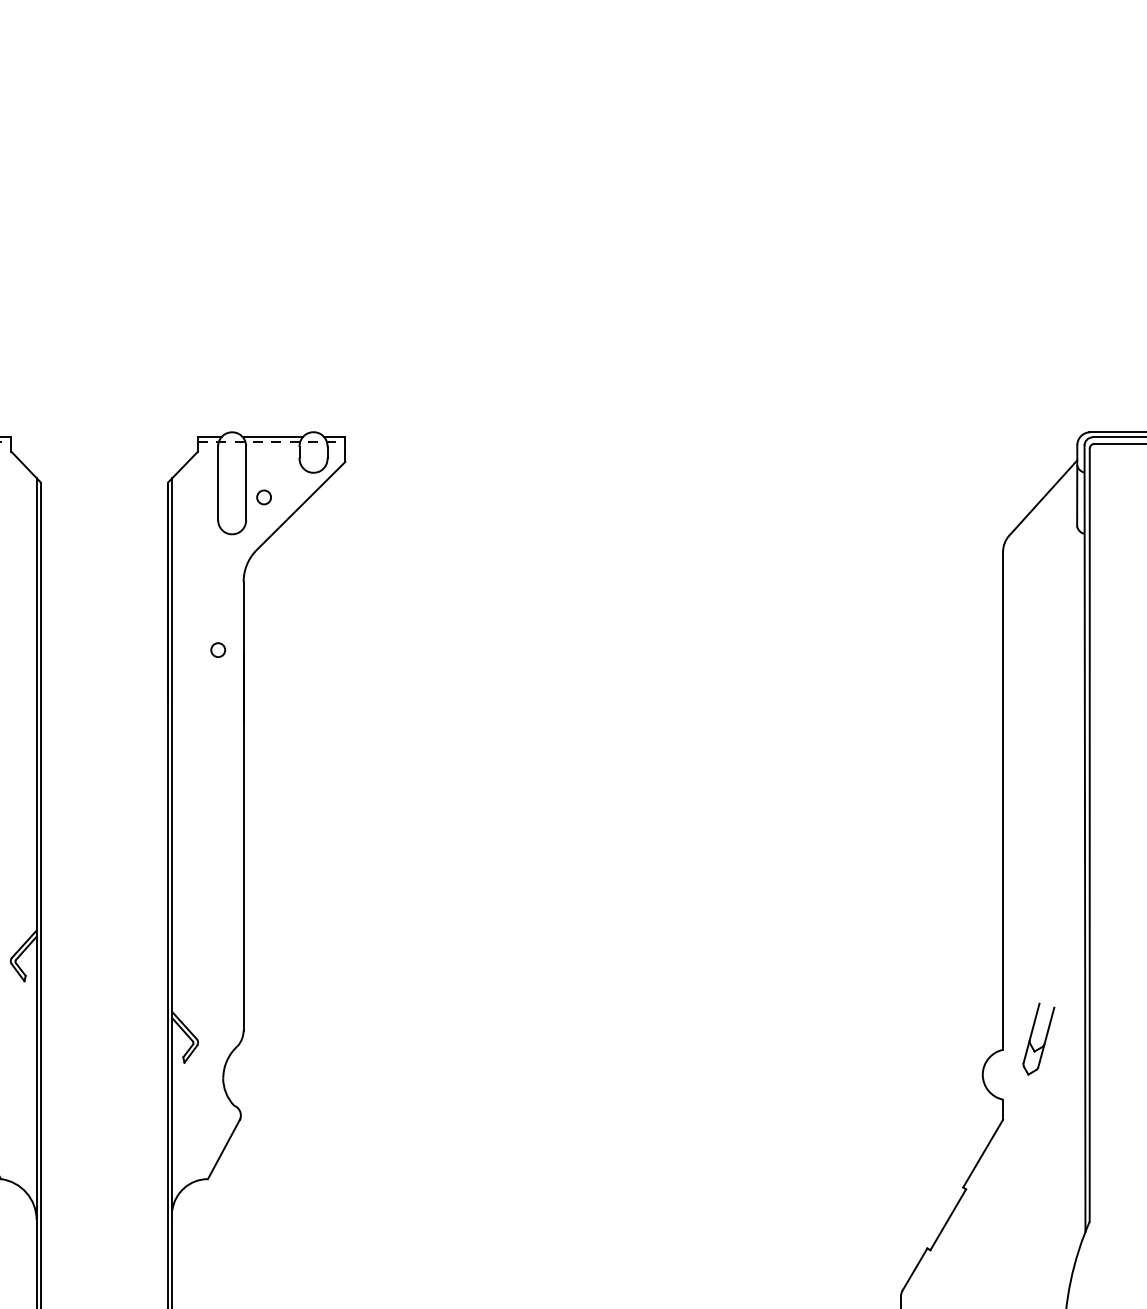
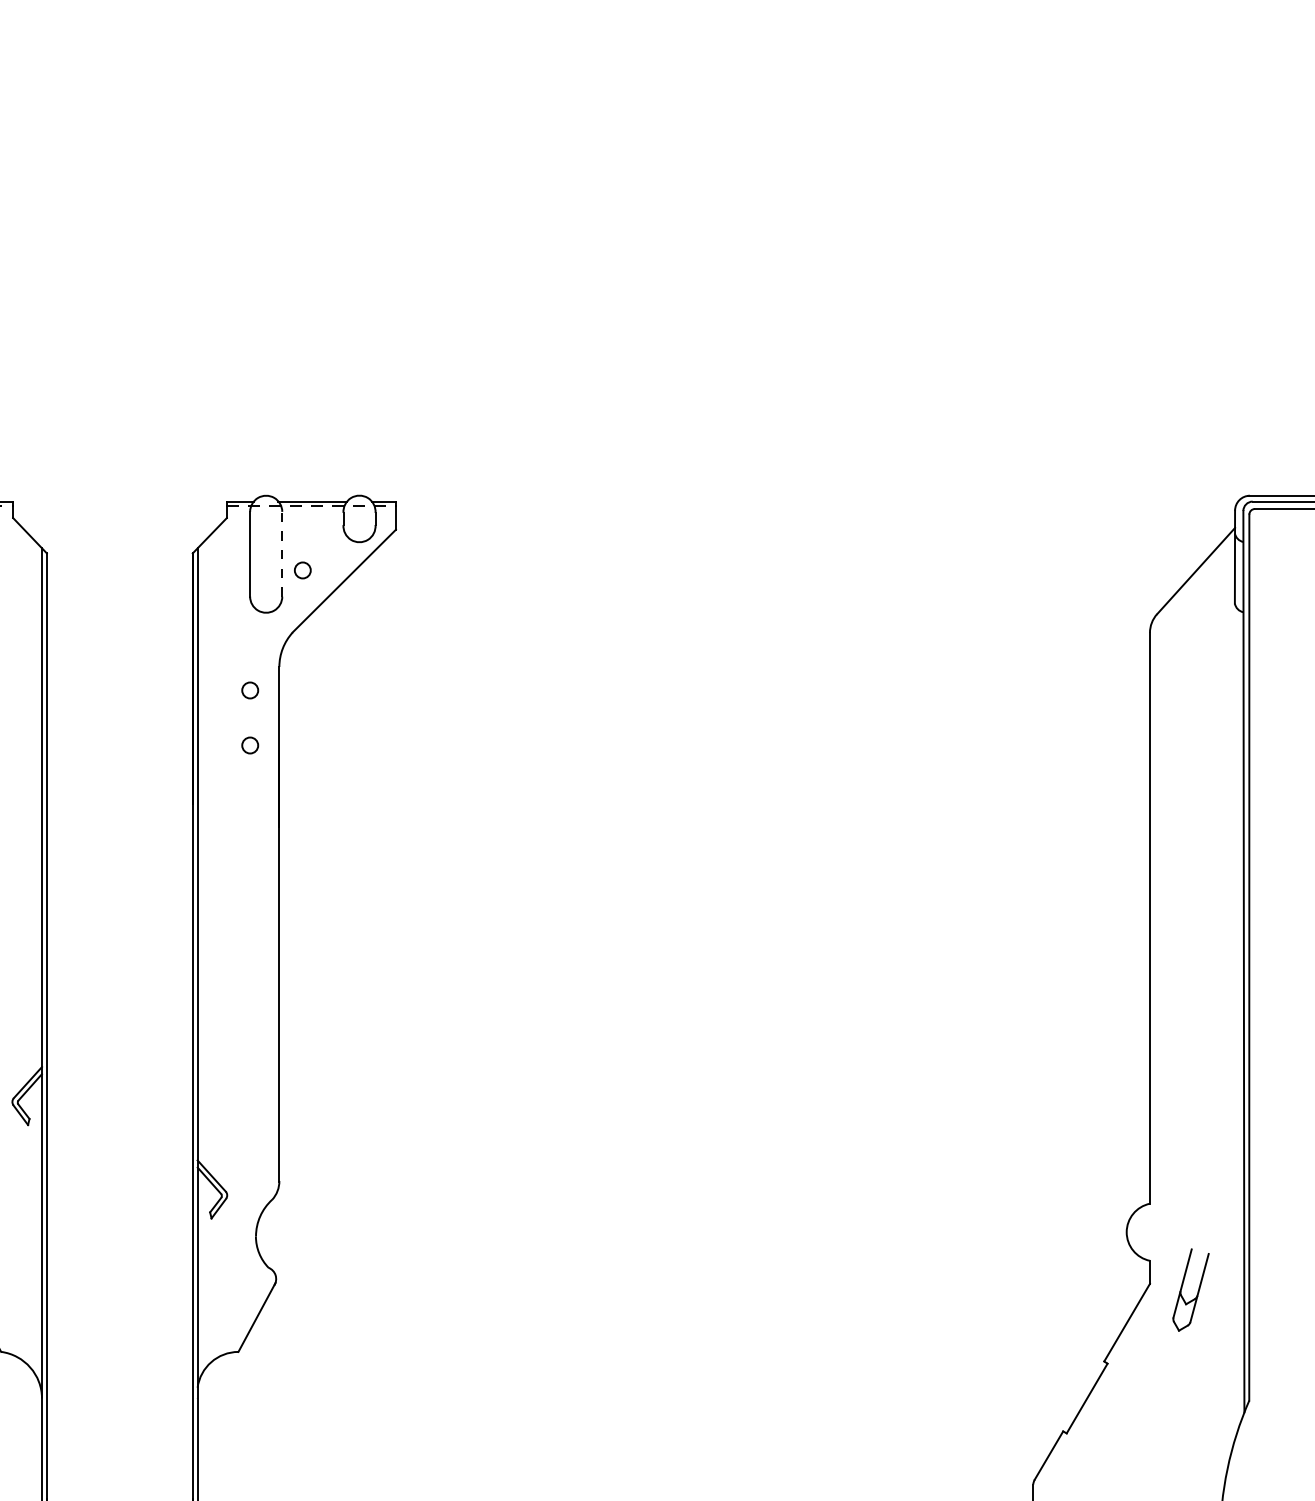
line: (246, 483) -> (282, 554), solid -> dashed
circle: (218, 601) -> (250, 689), added
part: (1044, 1039) -> (1197, 1290), moved

